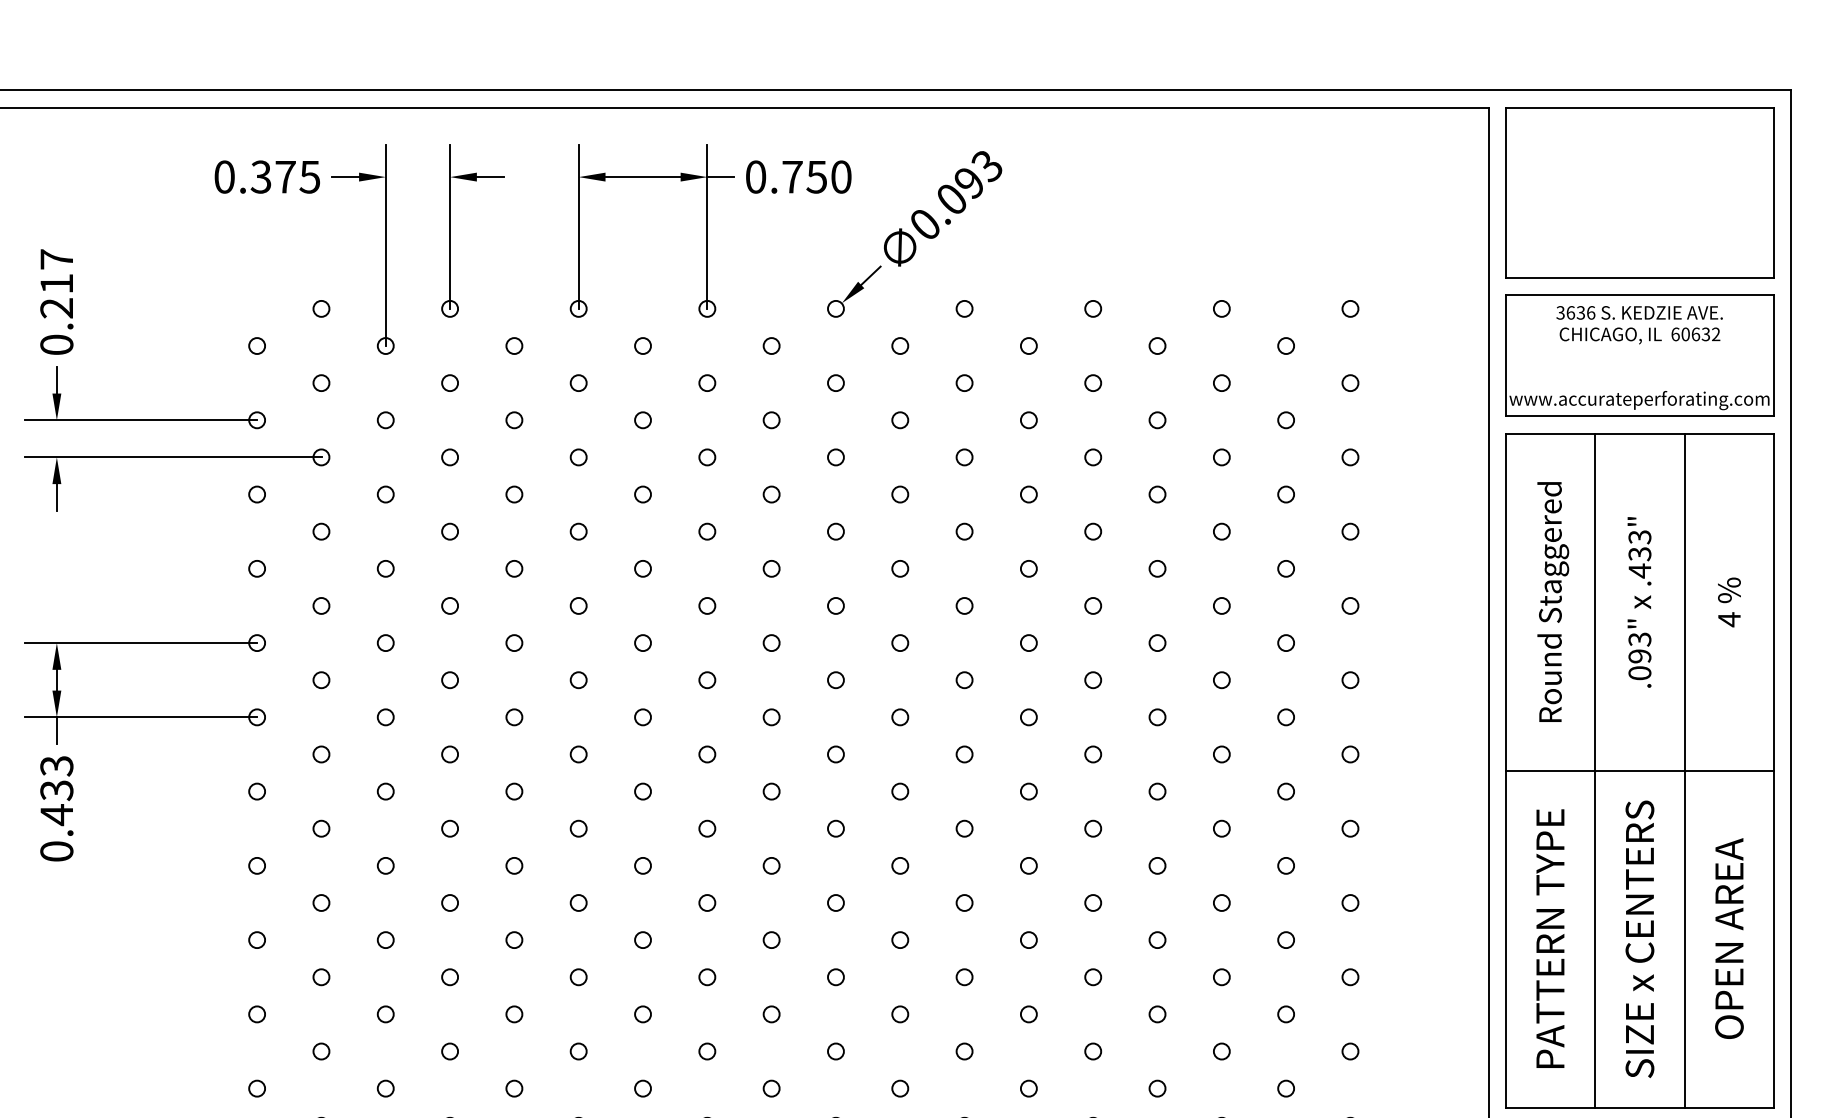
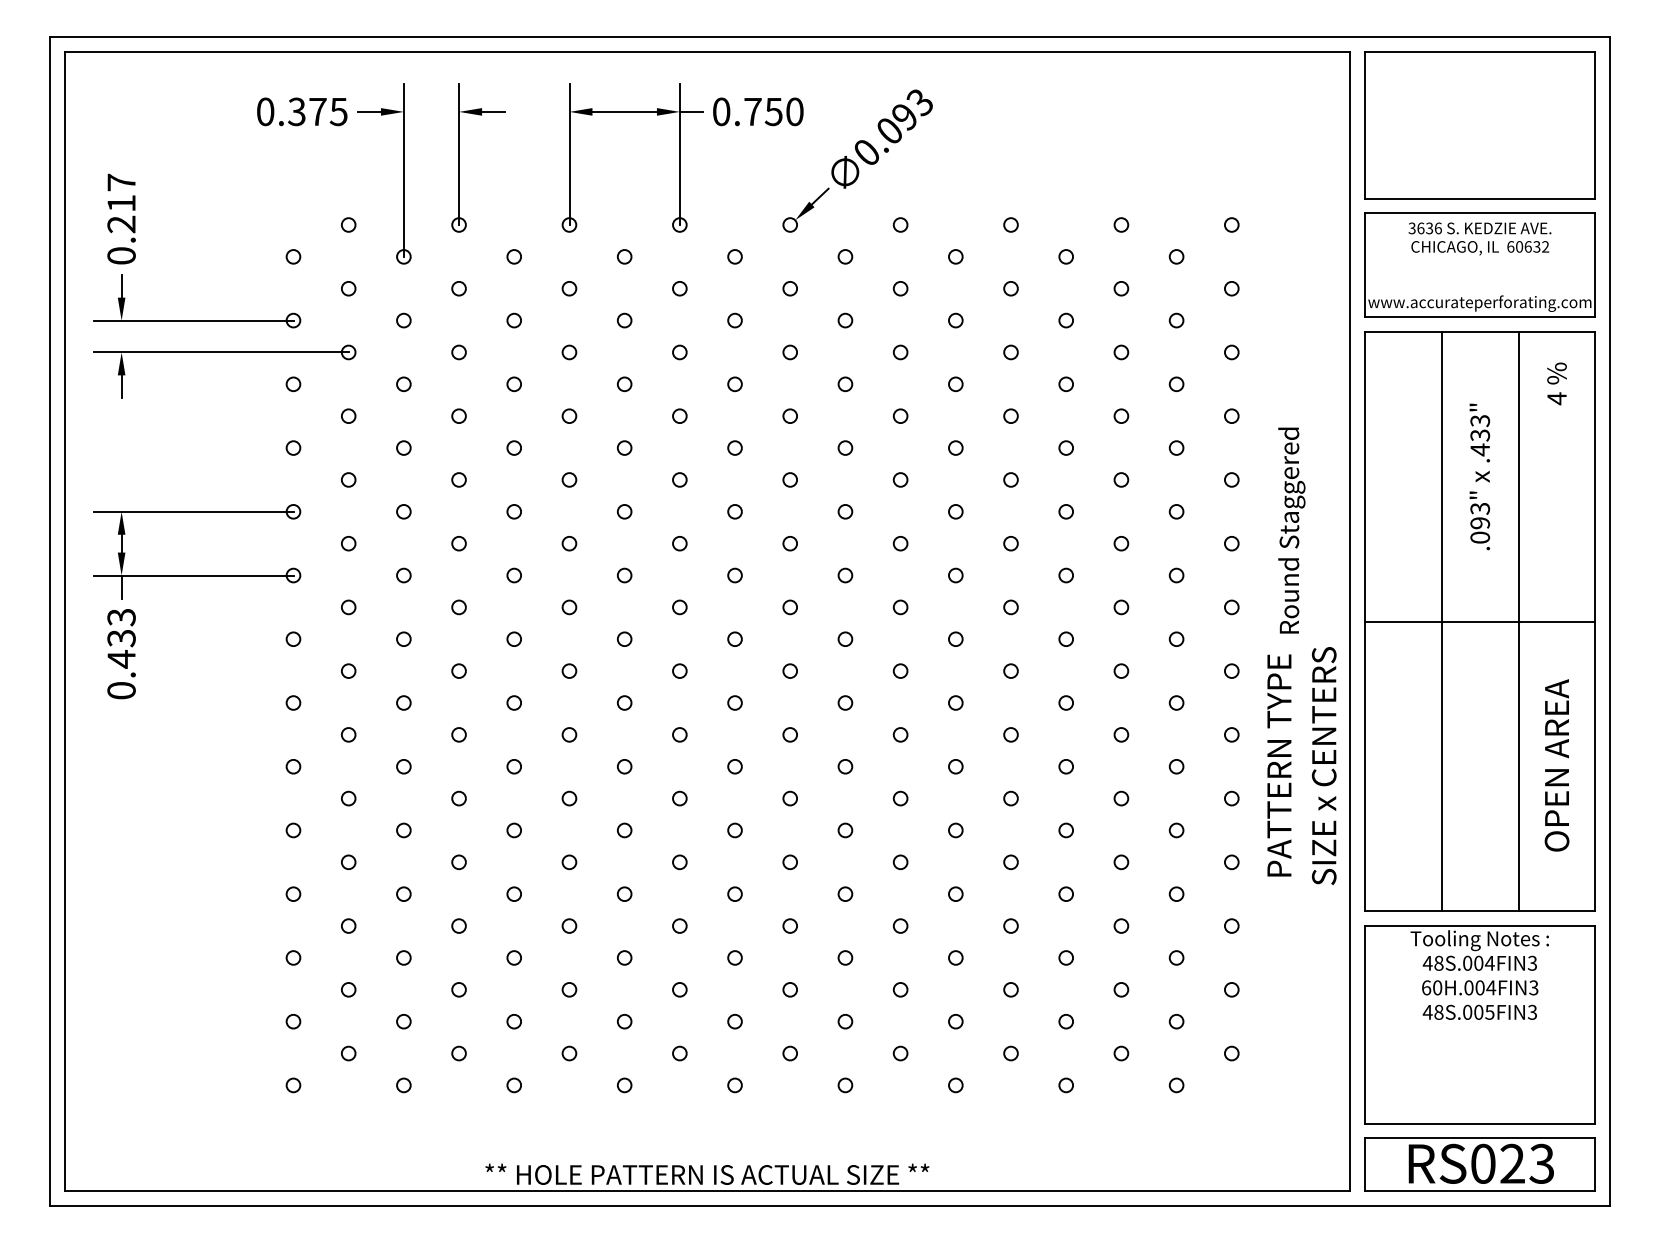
text: (1552, 601) -> (1291, 530), moved
text: (1728, 601) -> (1556, 383), moved
text: (1550, 938) -> (1279, 765), moved
text: (1640, 938) -> (1324, 765), moved

